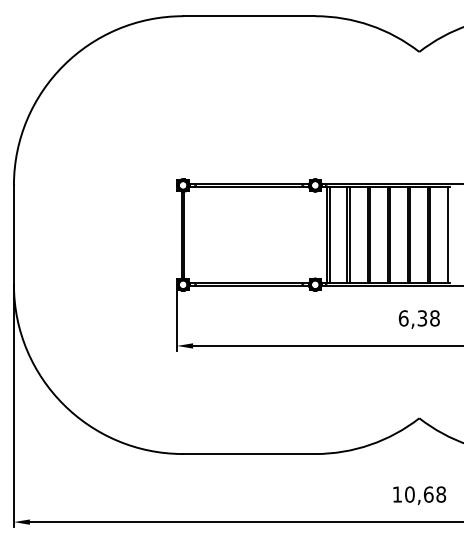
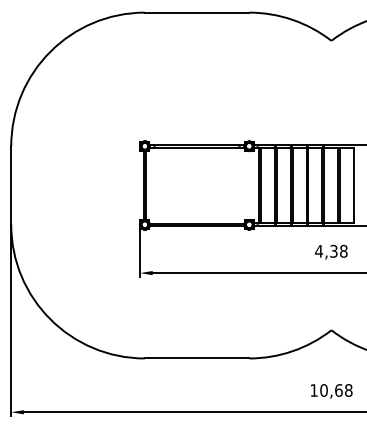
text: (403, 318) -> (318, 251), 6,38 -> 4,38

